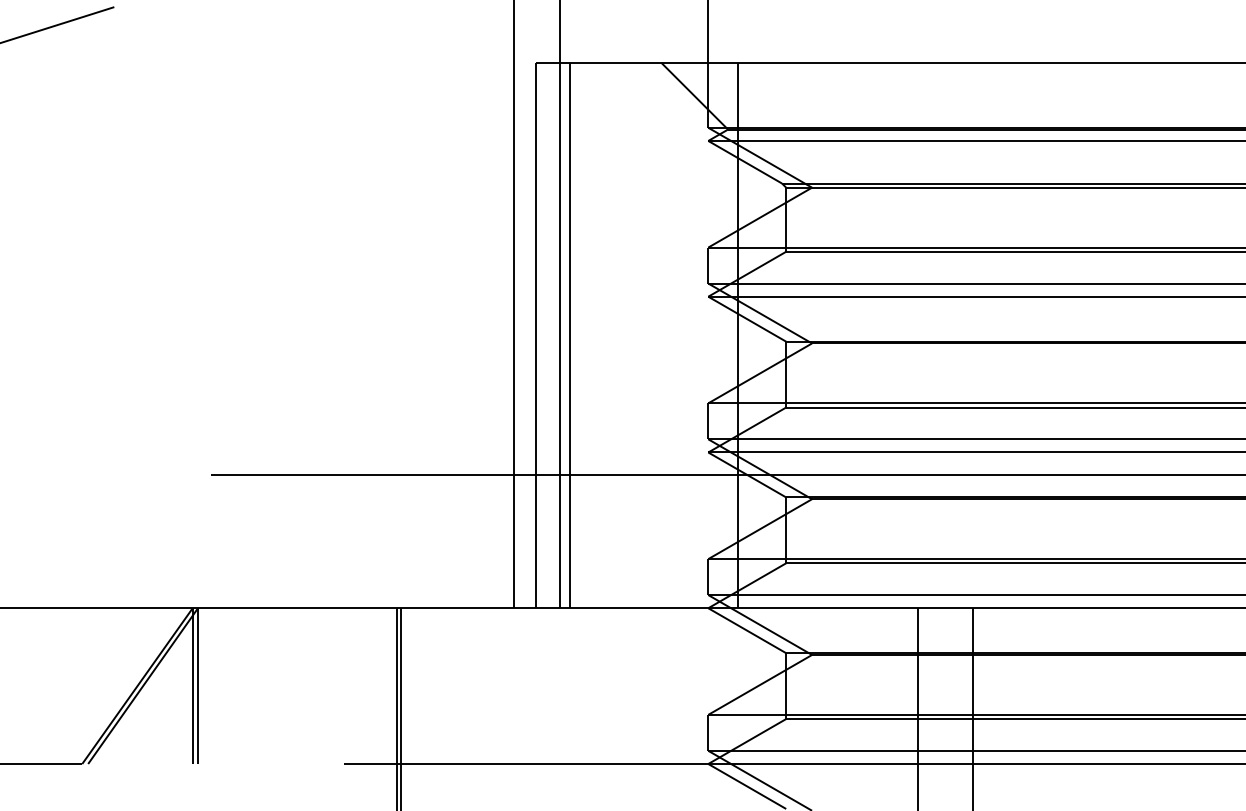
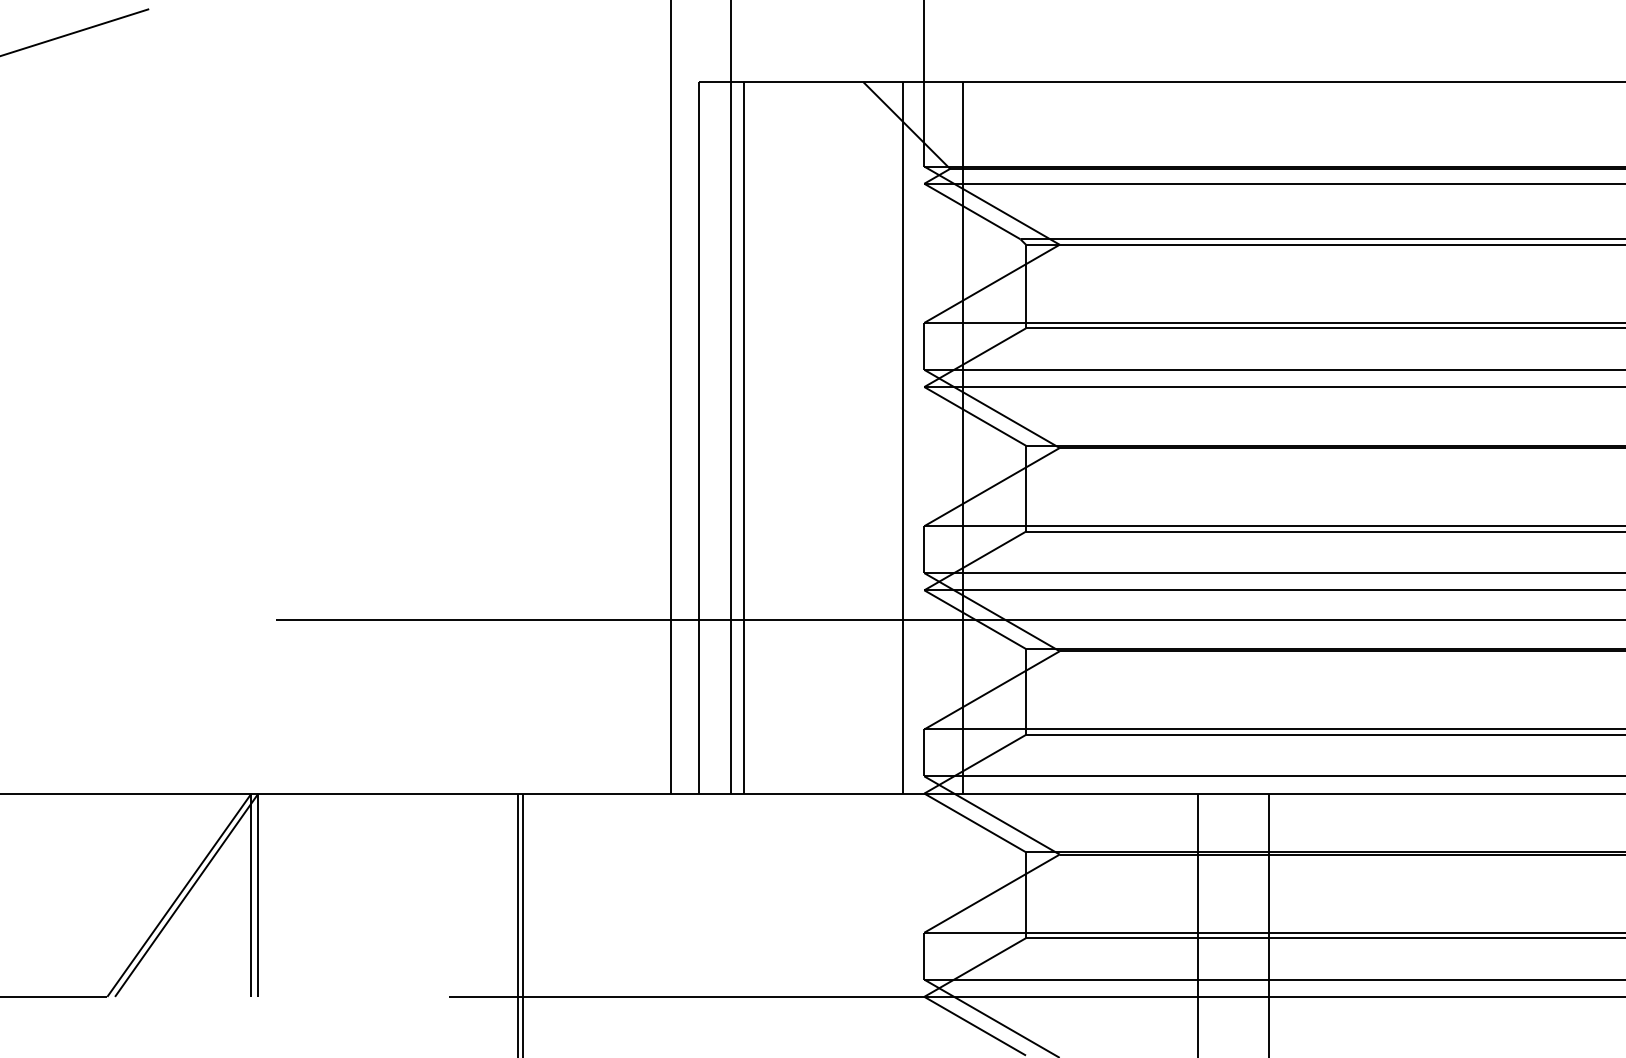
line: (692, 335) -> (903, 437), added

